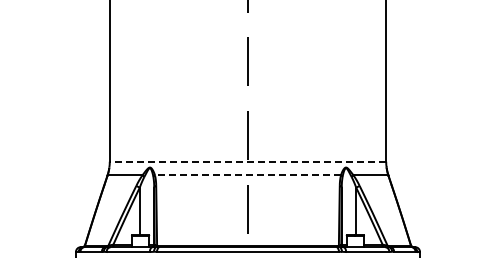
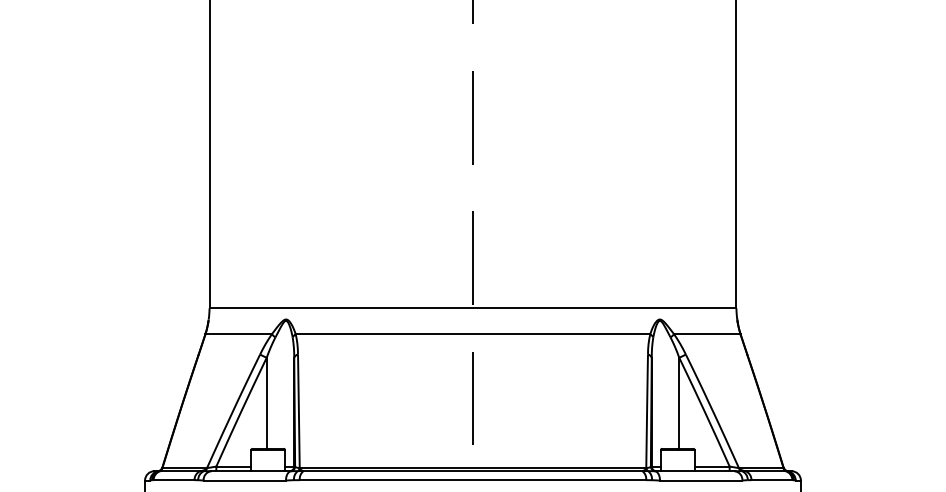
line: (247, 161) -> (472, 307), dashed -> solid
line: (247, 175) -> (472, 334), dashed -> solid

